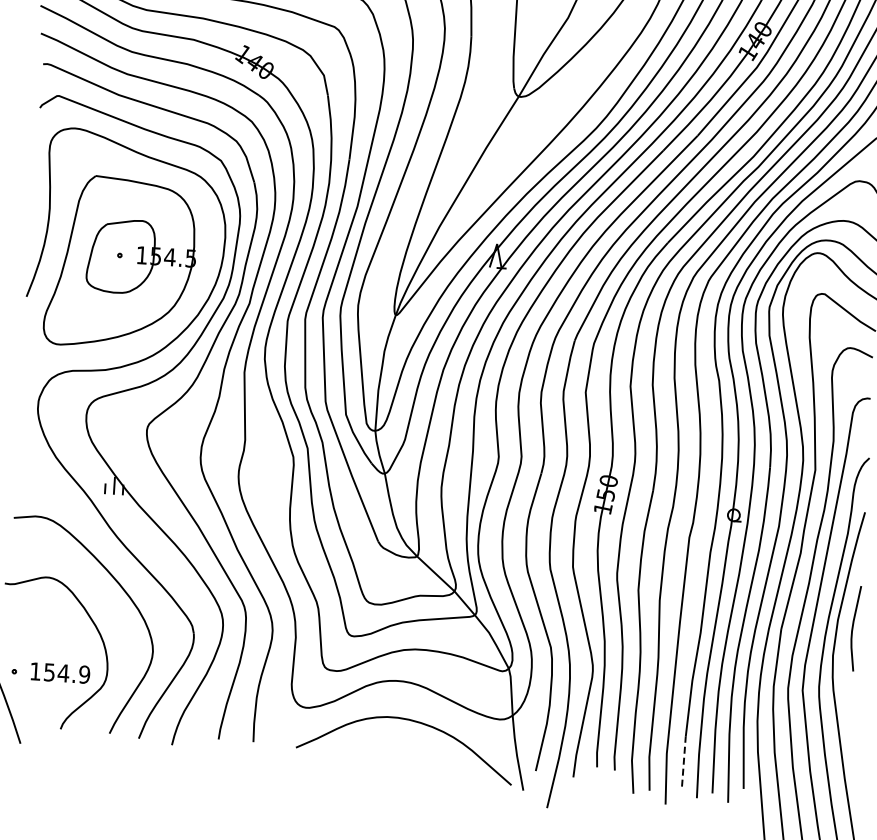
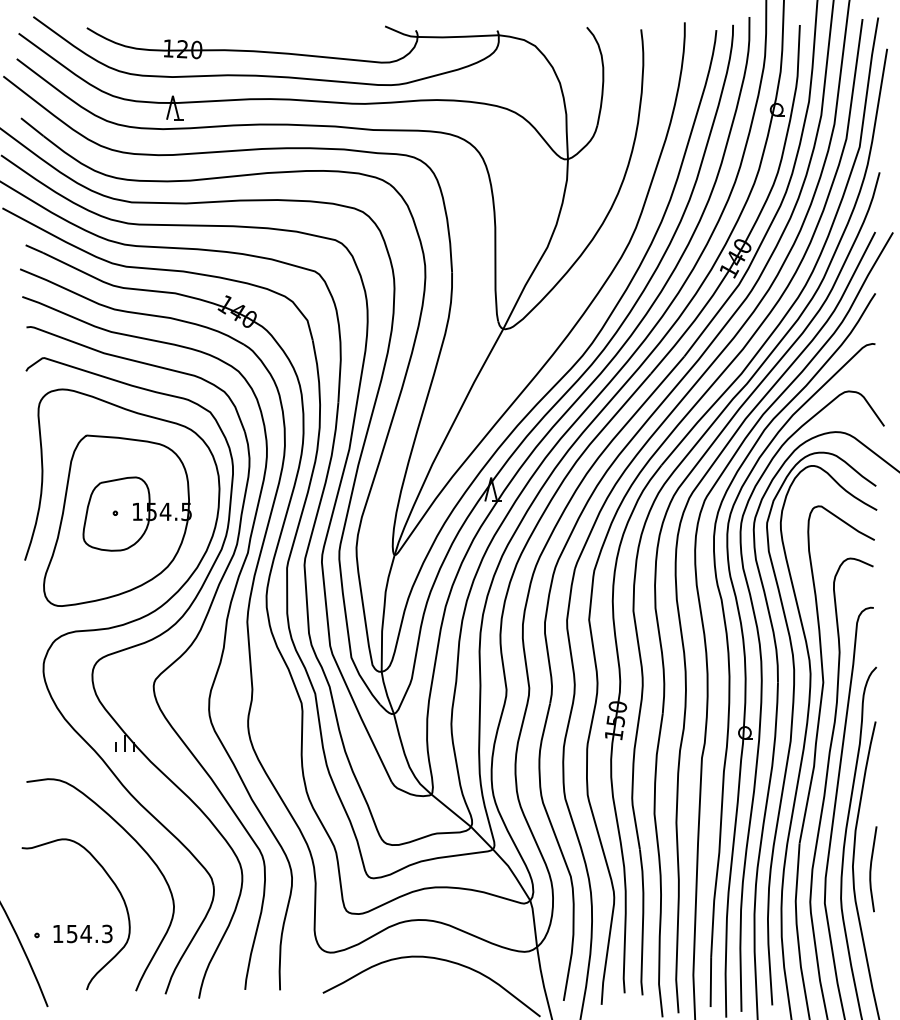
curve: (853, 628) -> (871, 869), moved
text: (83, 674) -> (106, 933), 154.9 -> 154.3
line: (683, 762) -> (710, 982), dashed -> solid

